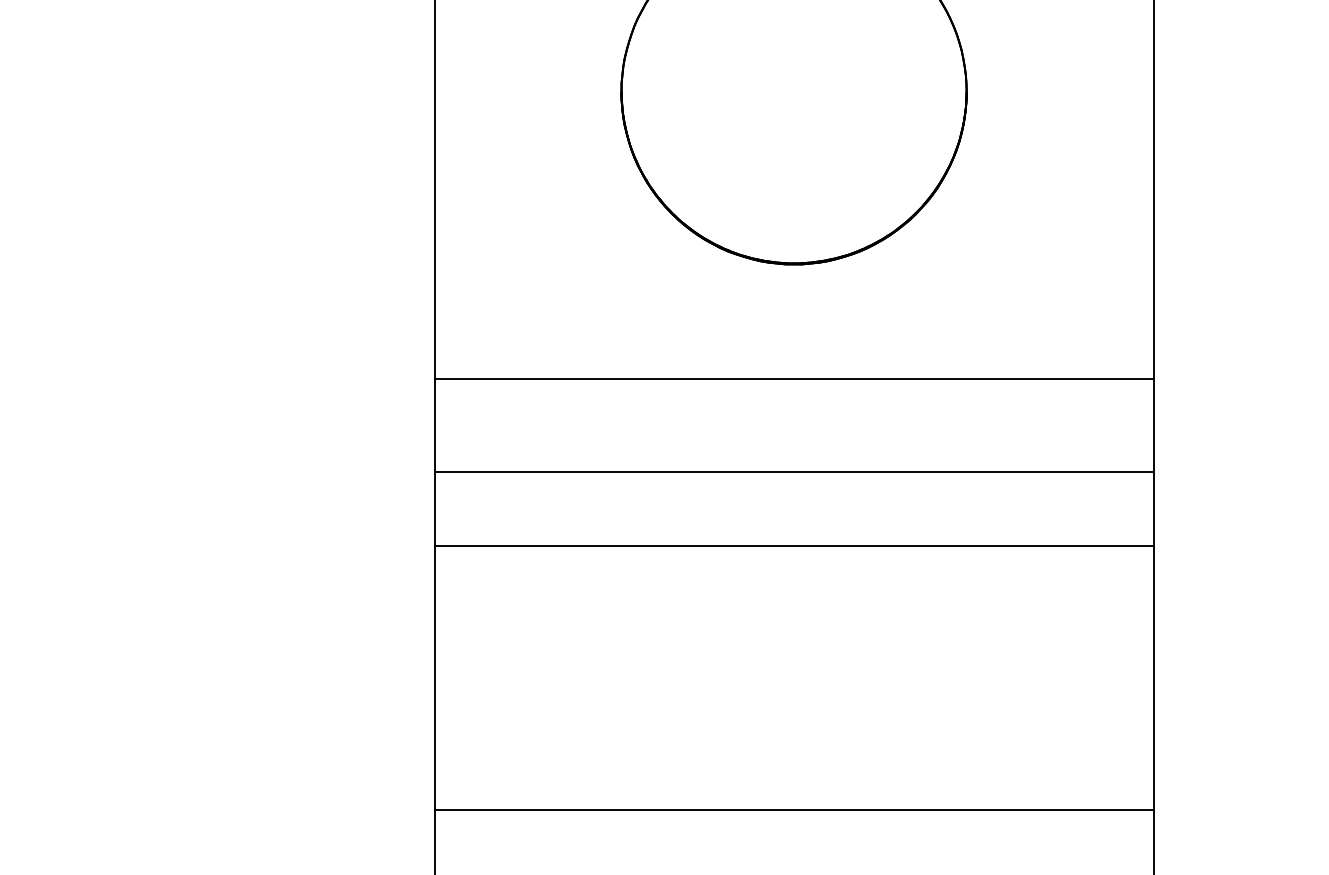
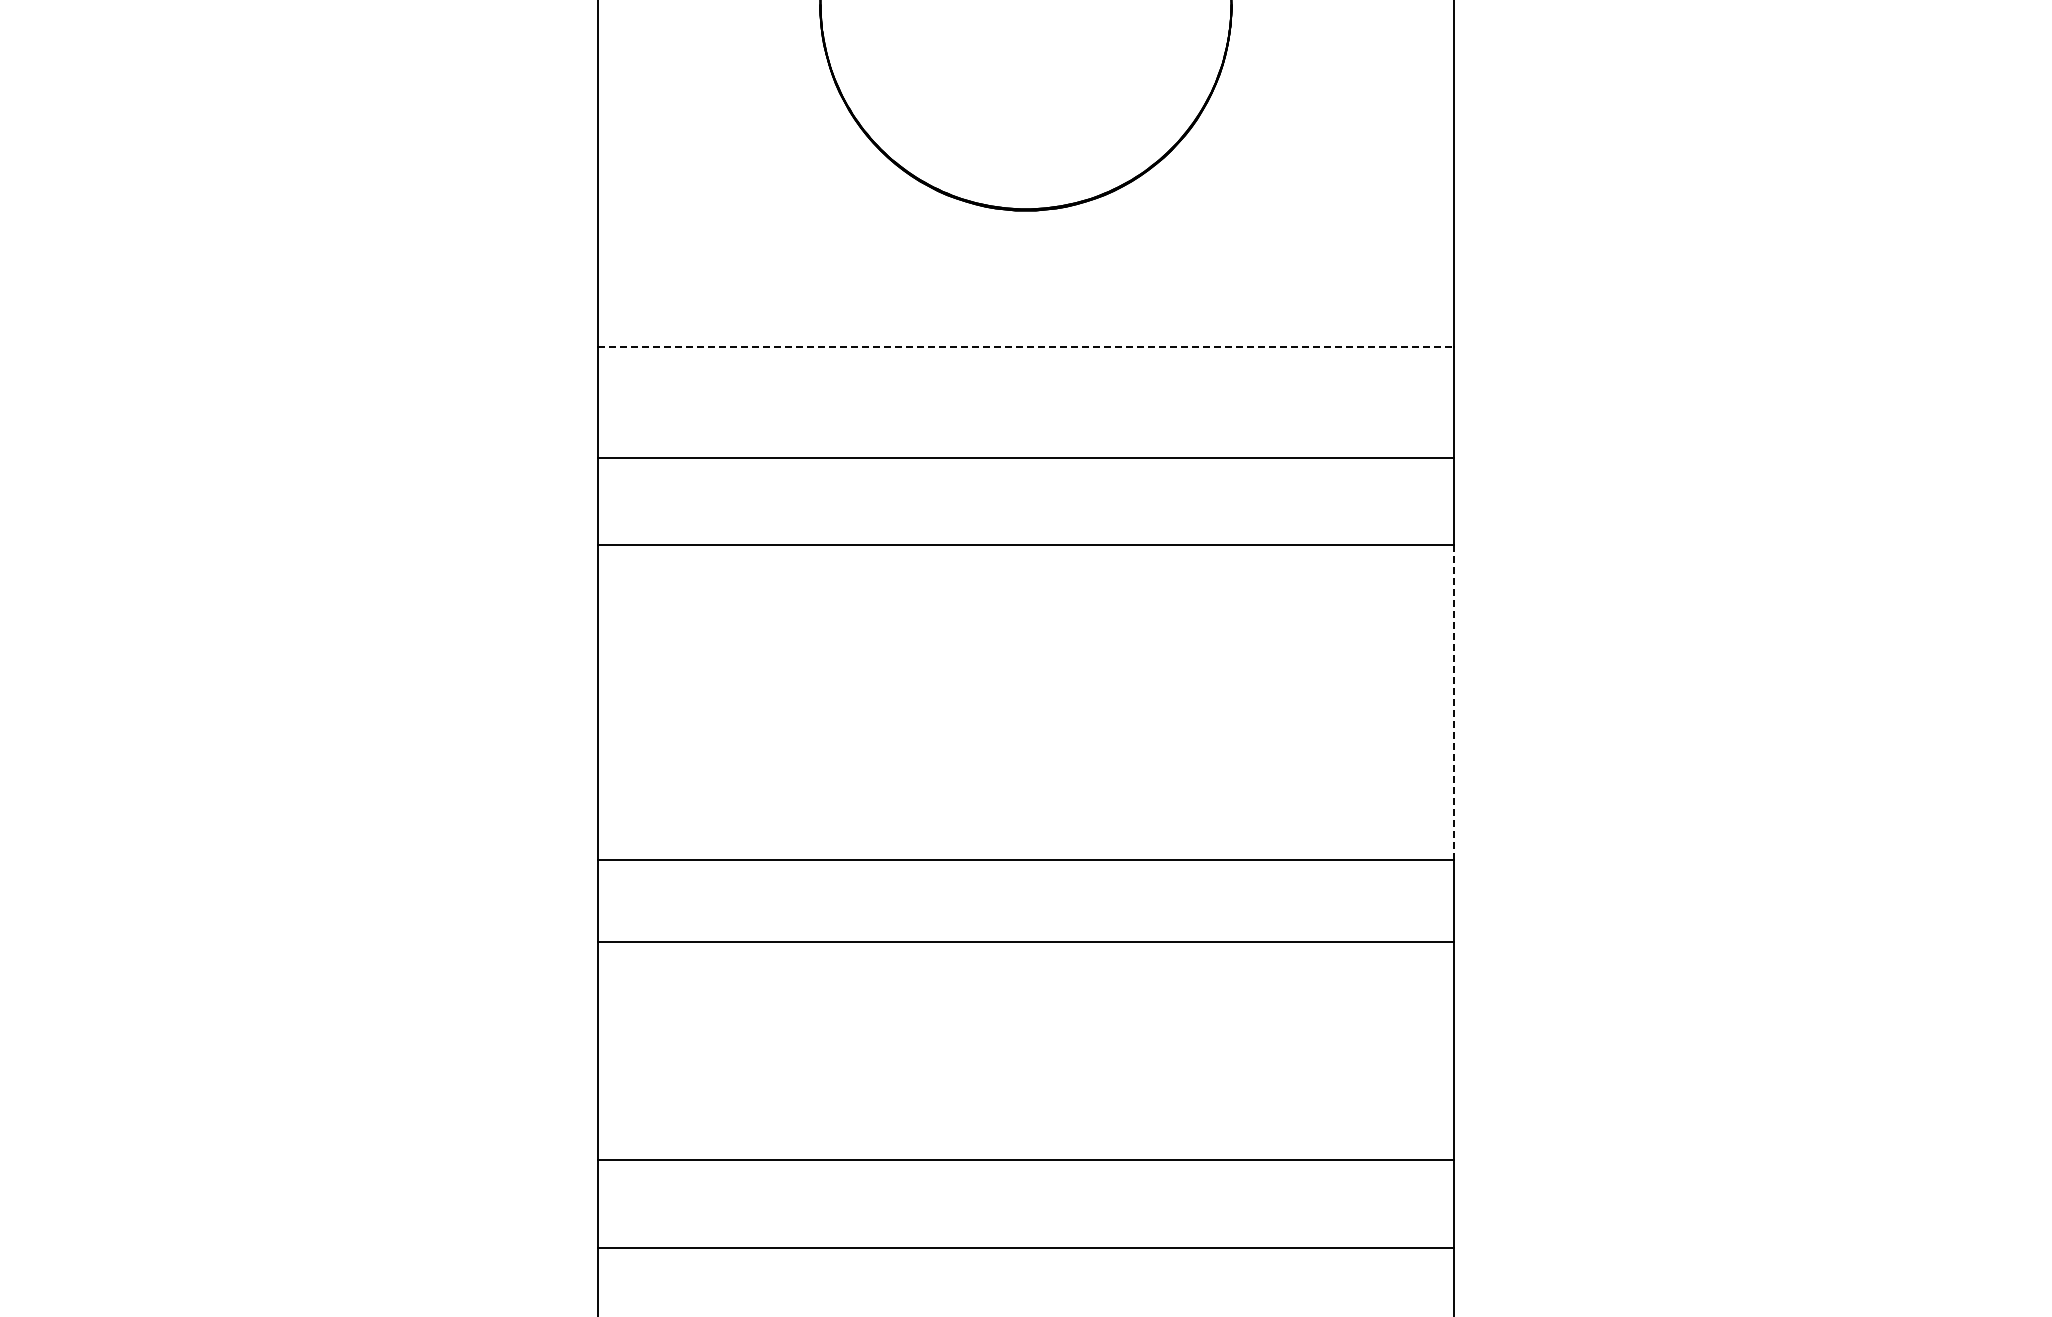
line: (794, 379) -> (1026, 347), solid -> dashed
line: (1153, 677) -> (1454, 702), solid -> dashed

